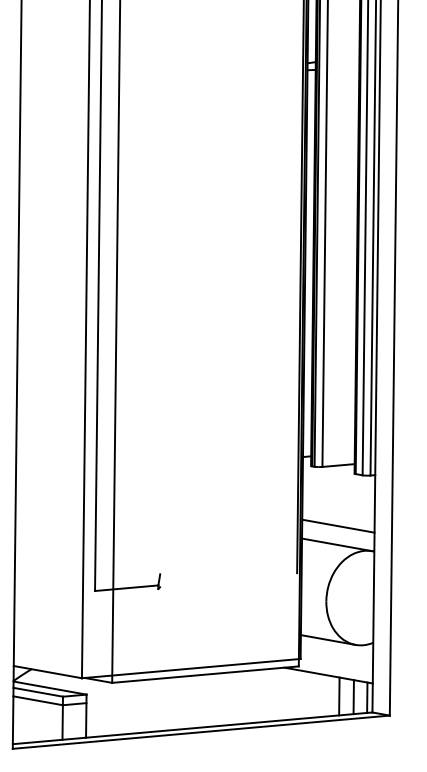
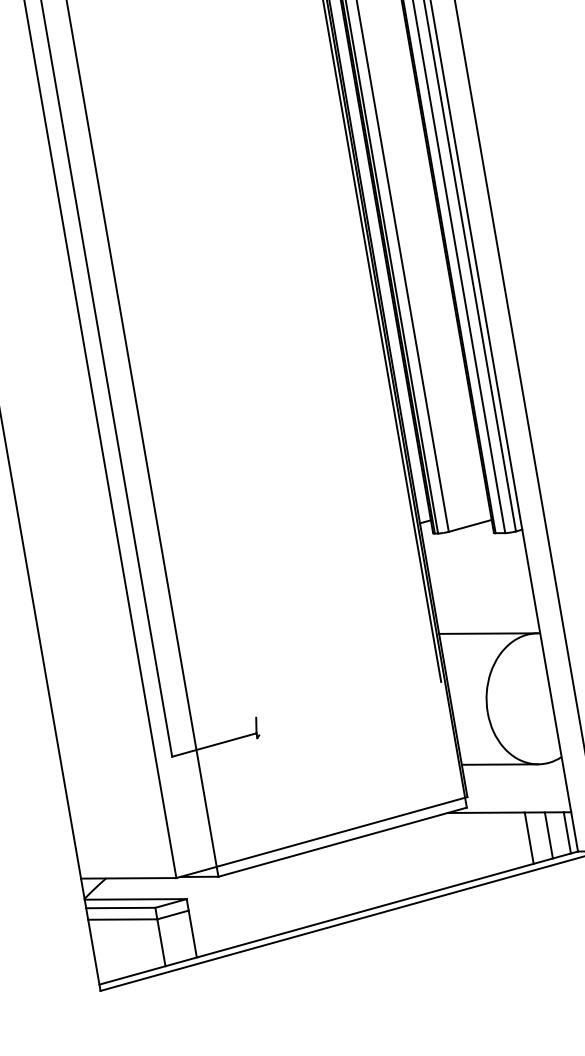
line: (338, 525) -> (485, 607), removed

